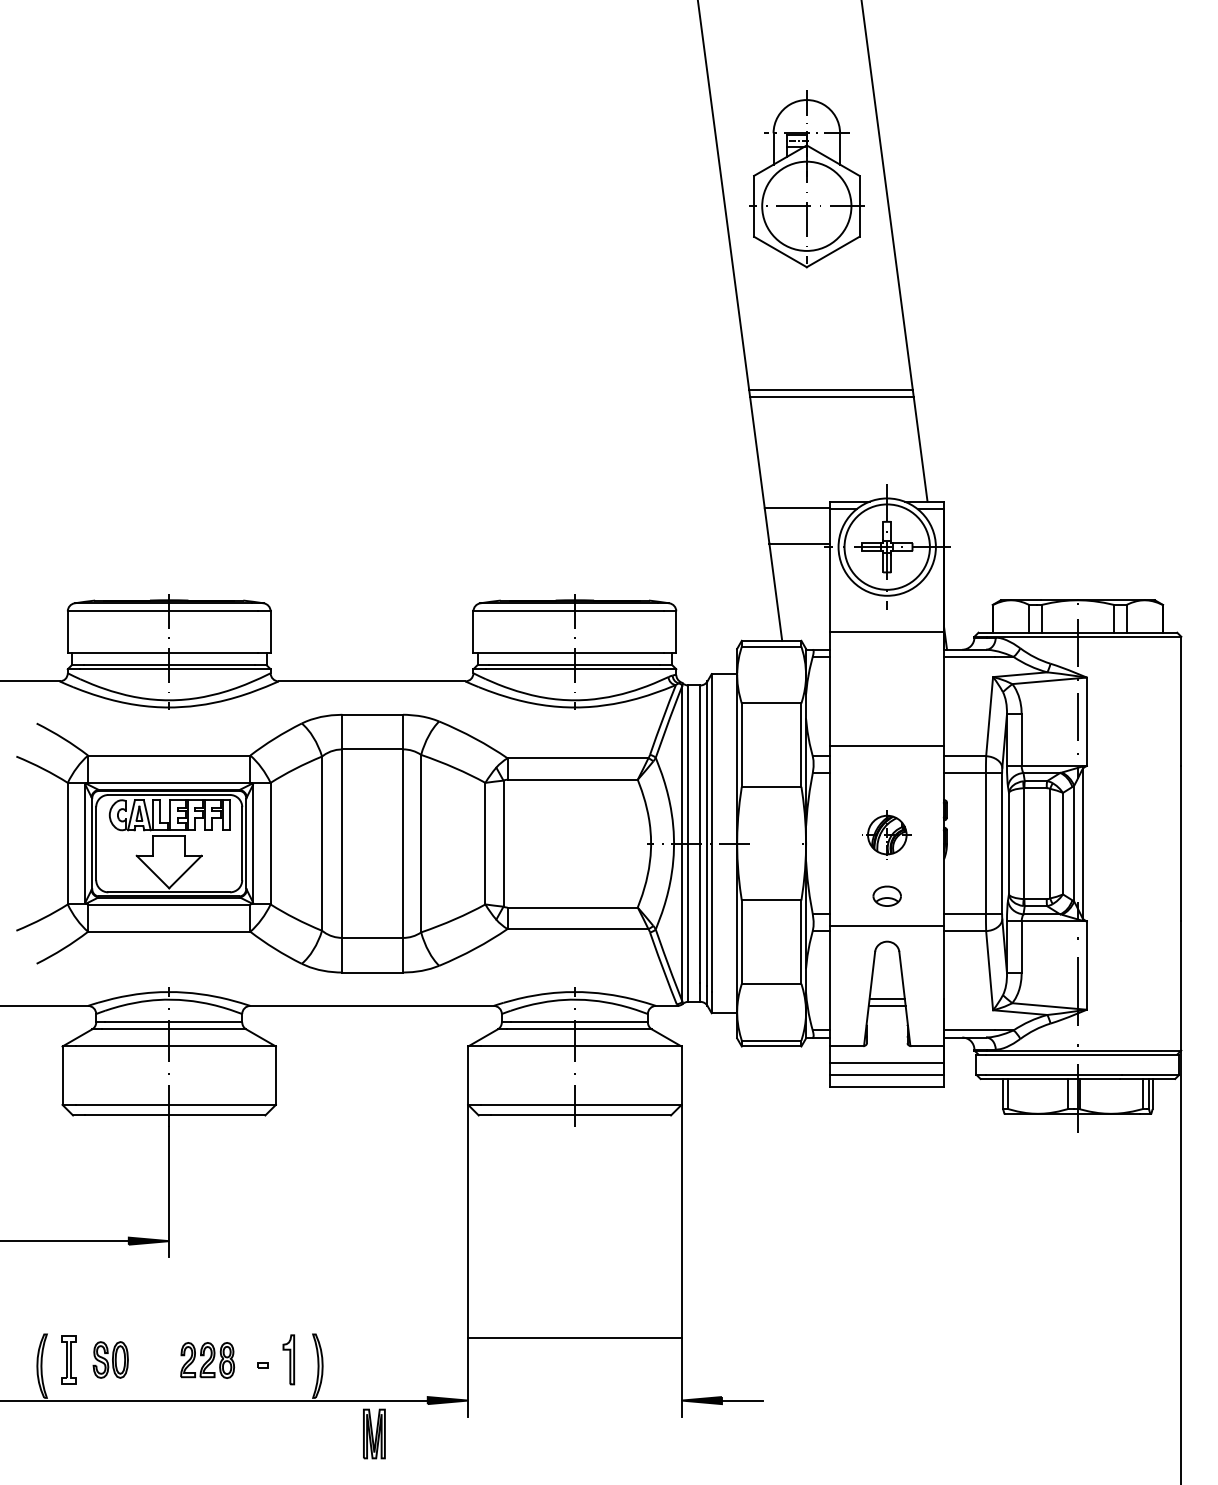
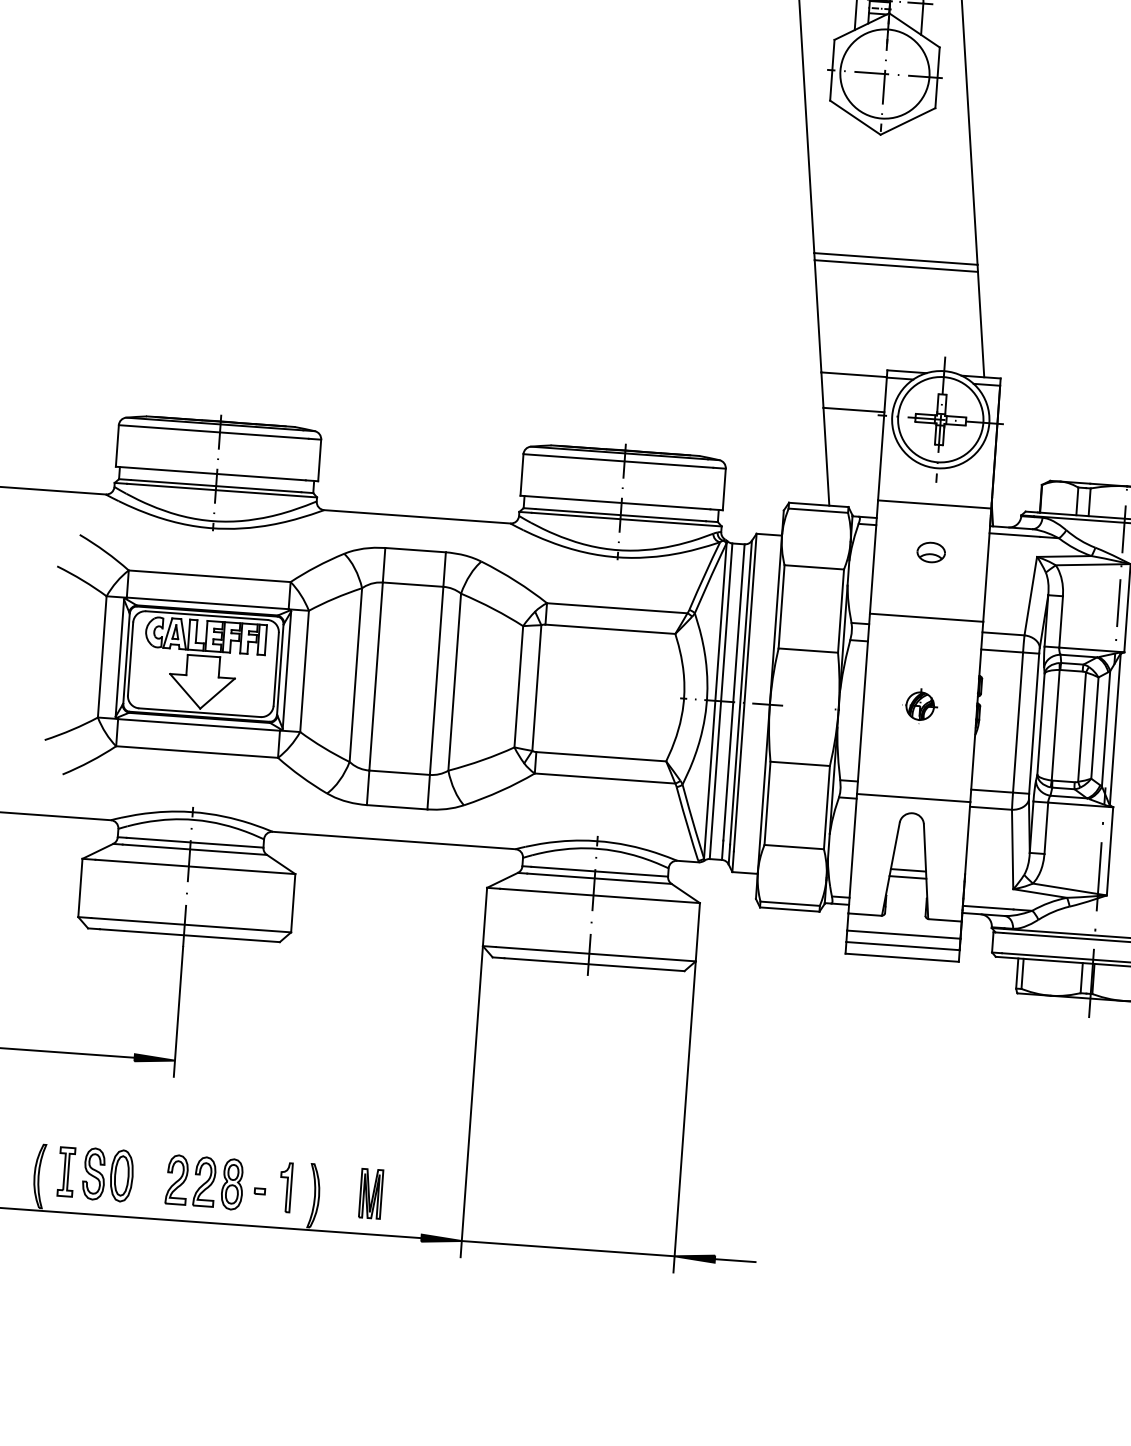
part: (886, 832) -> (919, 704), size x0.71
part: (886, 895) -> (930, 551), moved
line: (574, 1337) -> (567, 1248), moved
part: (110, 1359) -> (107, 1174), size x1.43
part: (207, 1360) -> (204, 1182), size x1.43
part: (374, 1433) -> (371, 1193), moved

